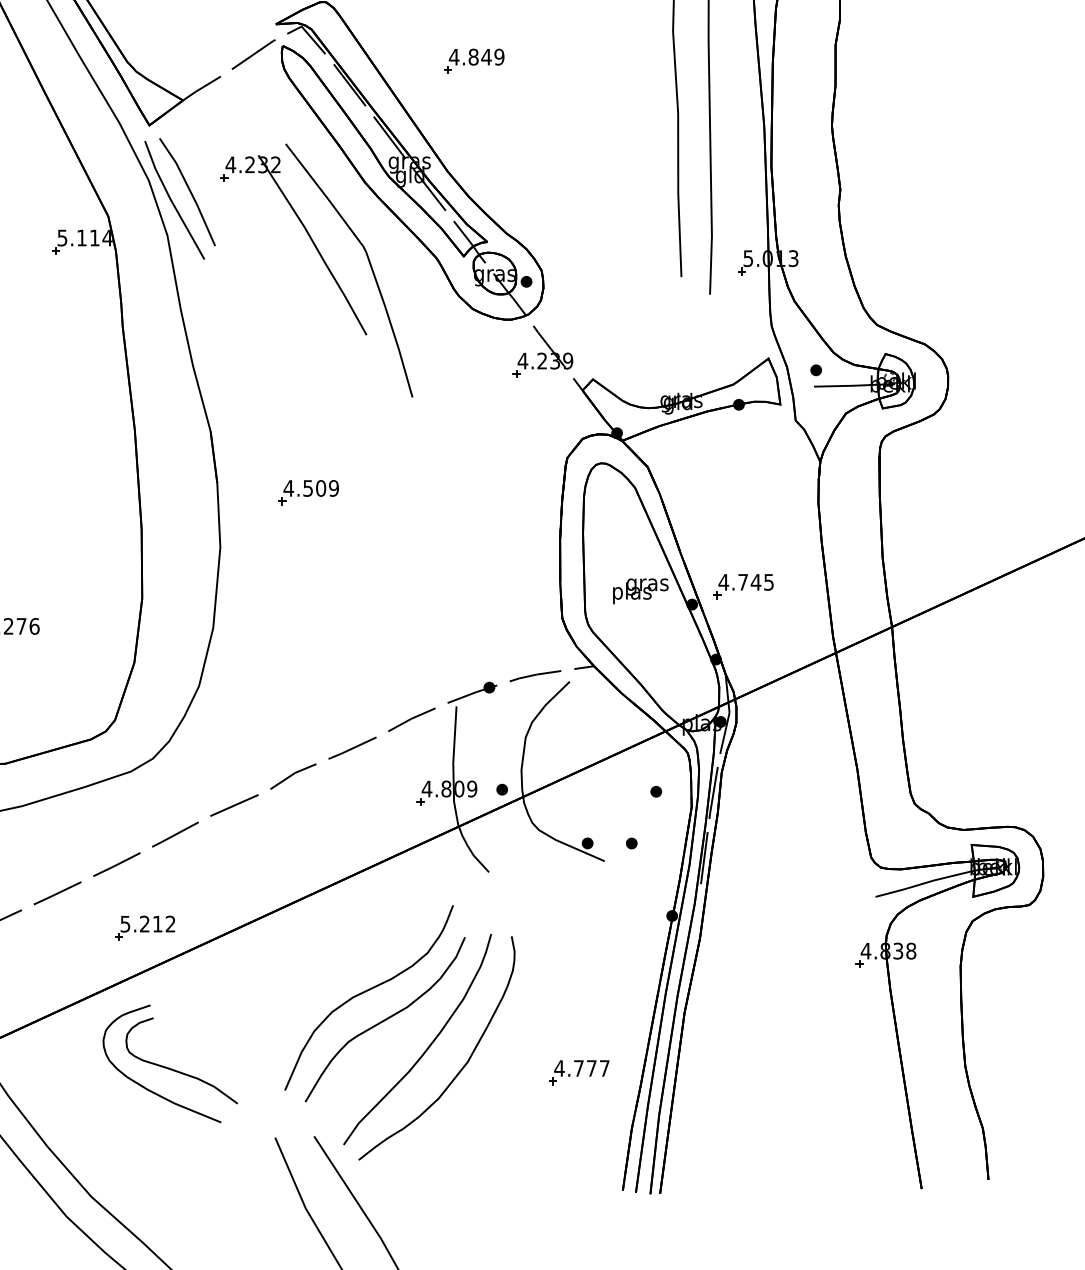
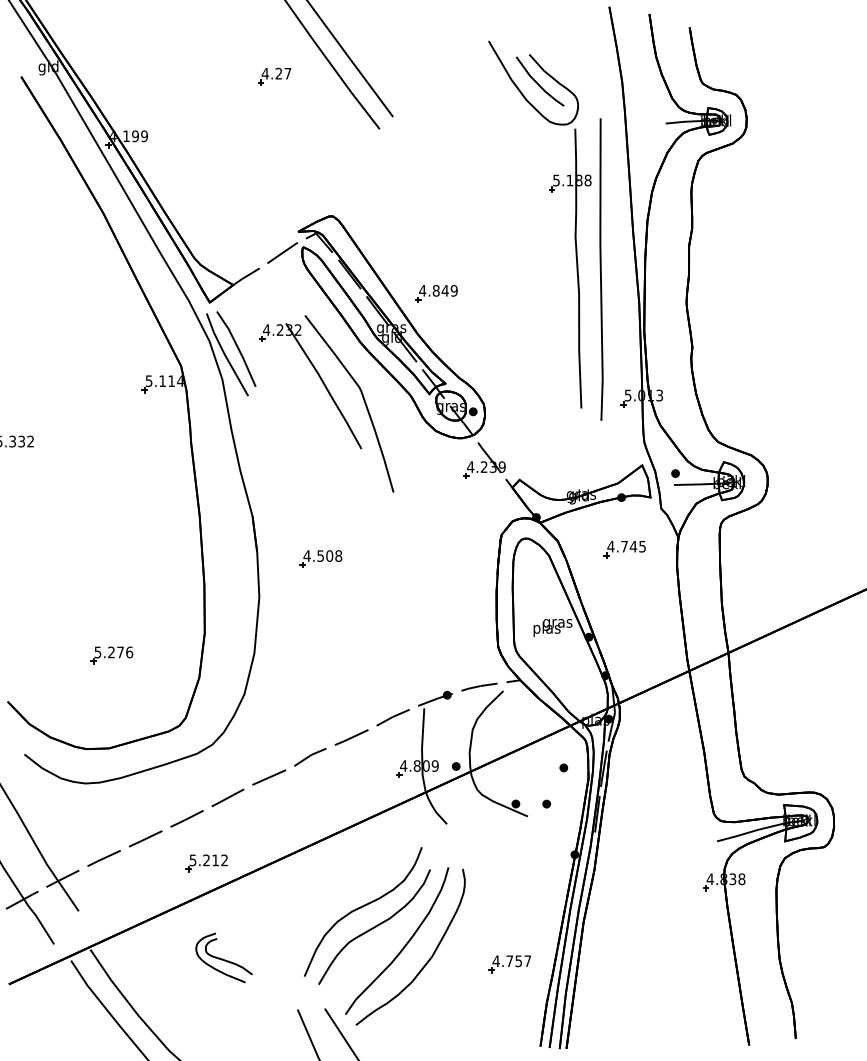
part: (473, 60) -> (436, 293), moved
text: (333, 487) -> (338, 555), 4.509 -> 4.508
part: (743, 586) -> (624, 549), moved
part: (169, 1063) -> (223, 957), size x0.6
text: (591, 1068) -> (518, 961), 4.777 -> 4.757

